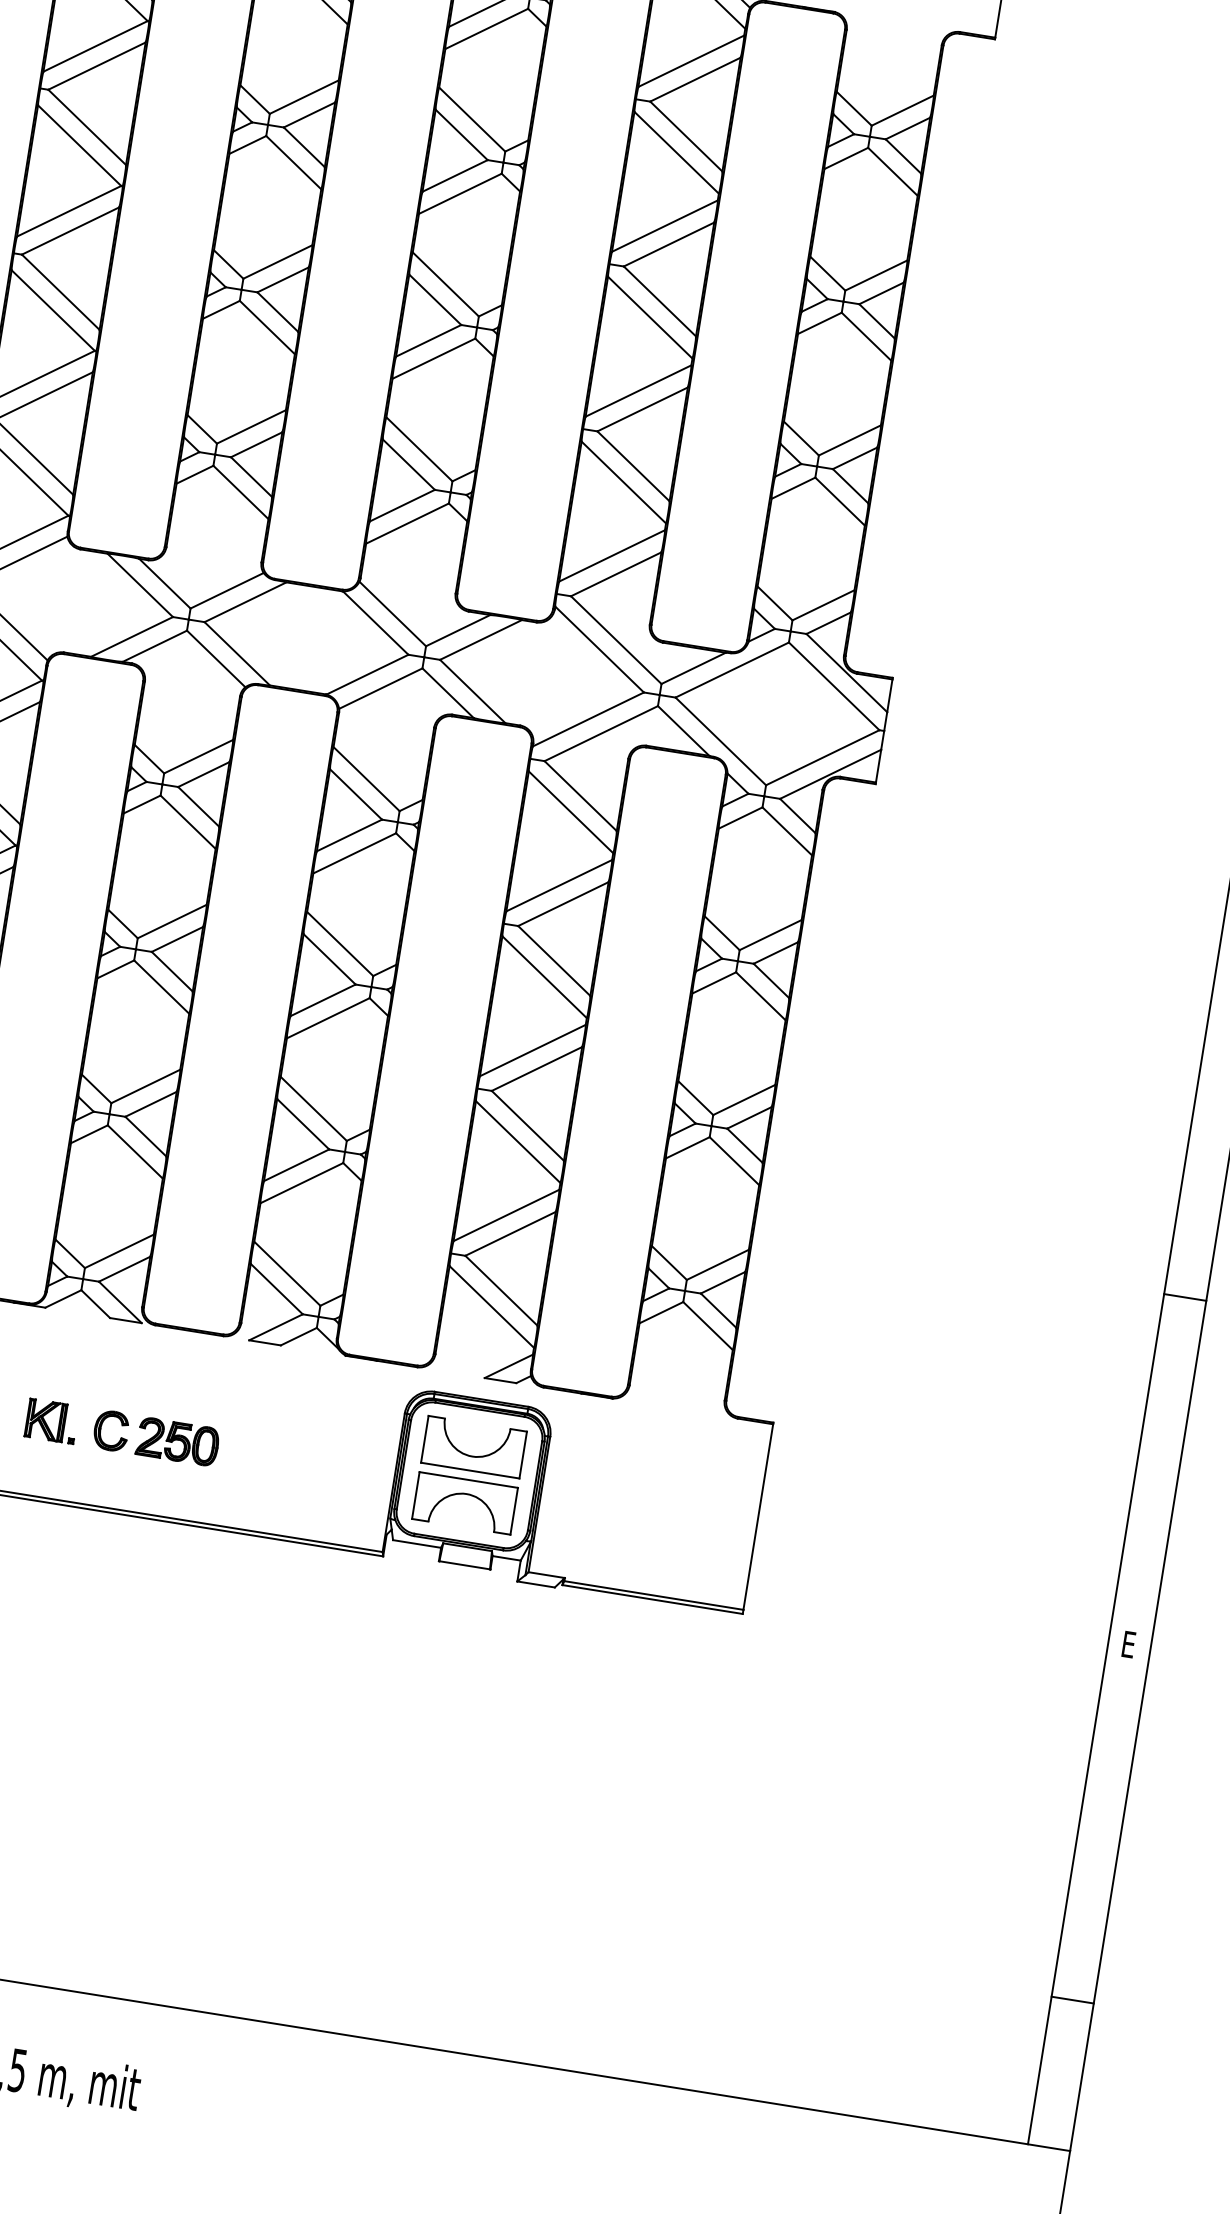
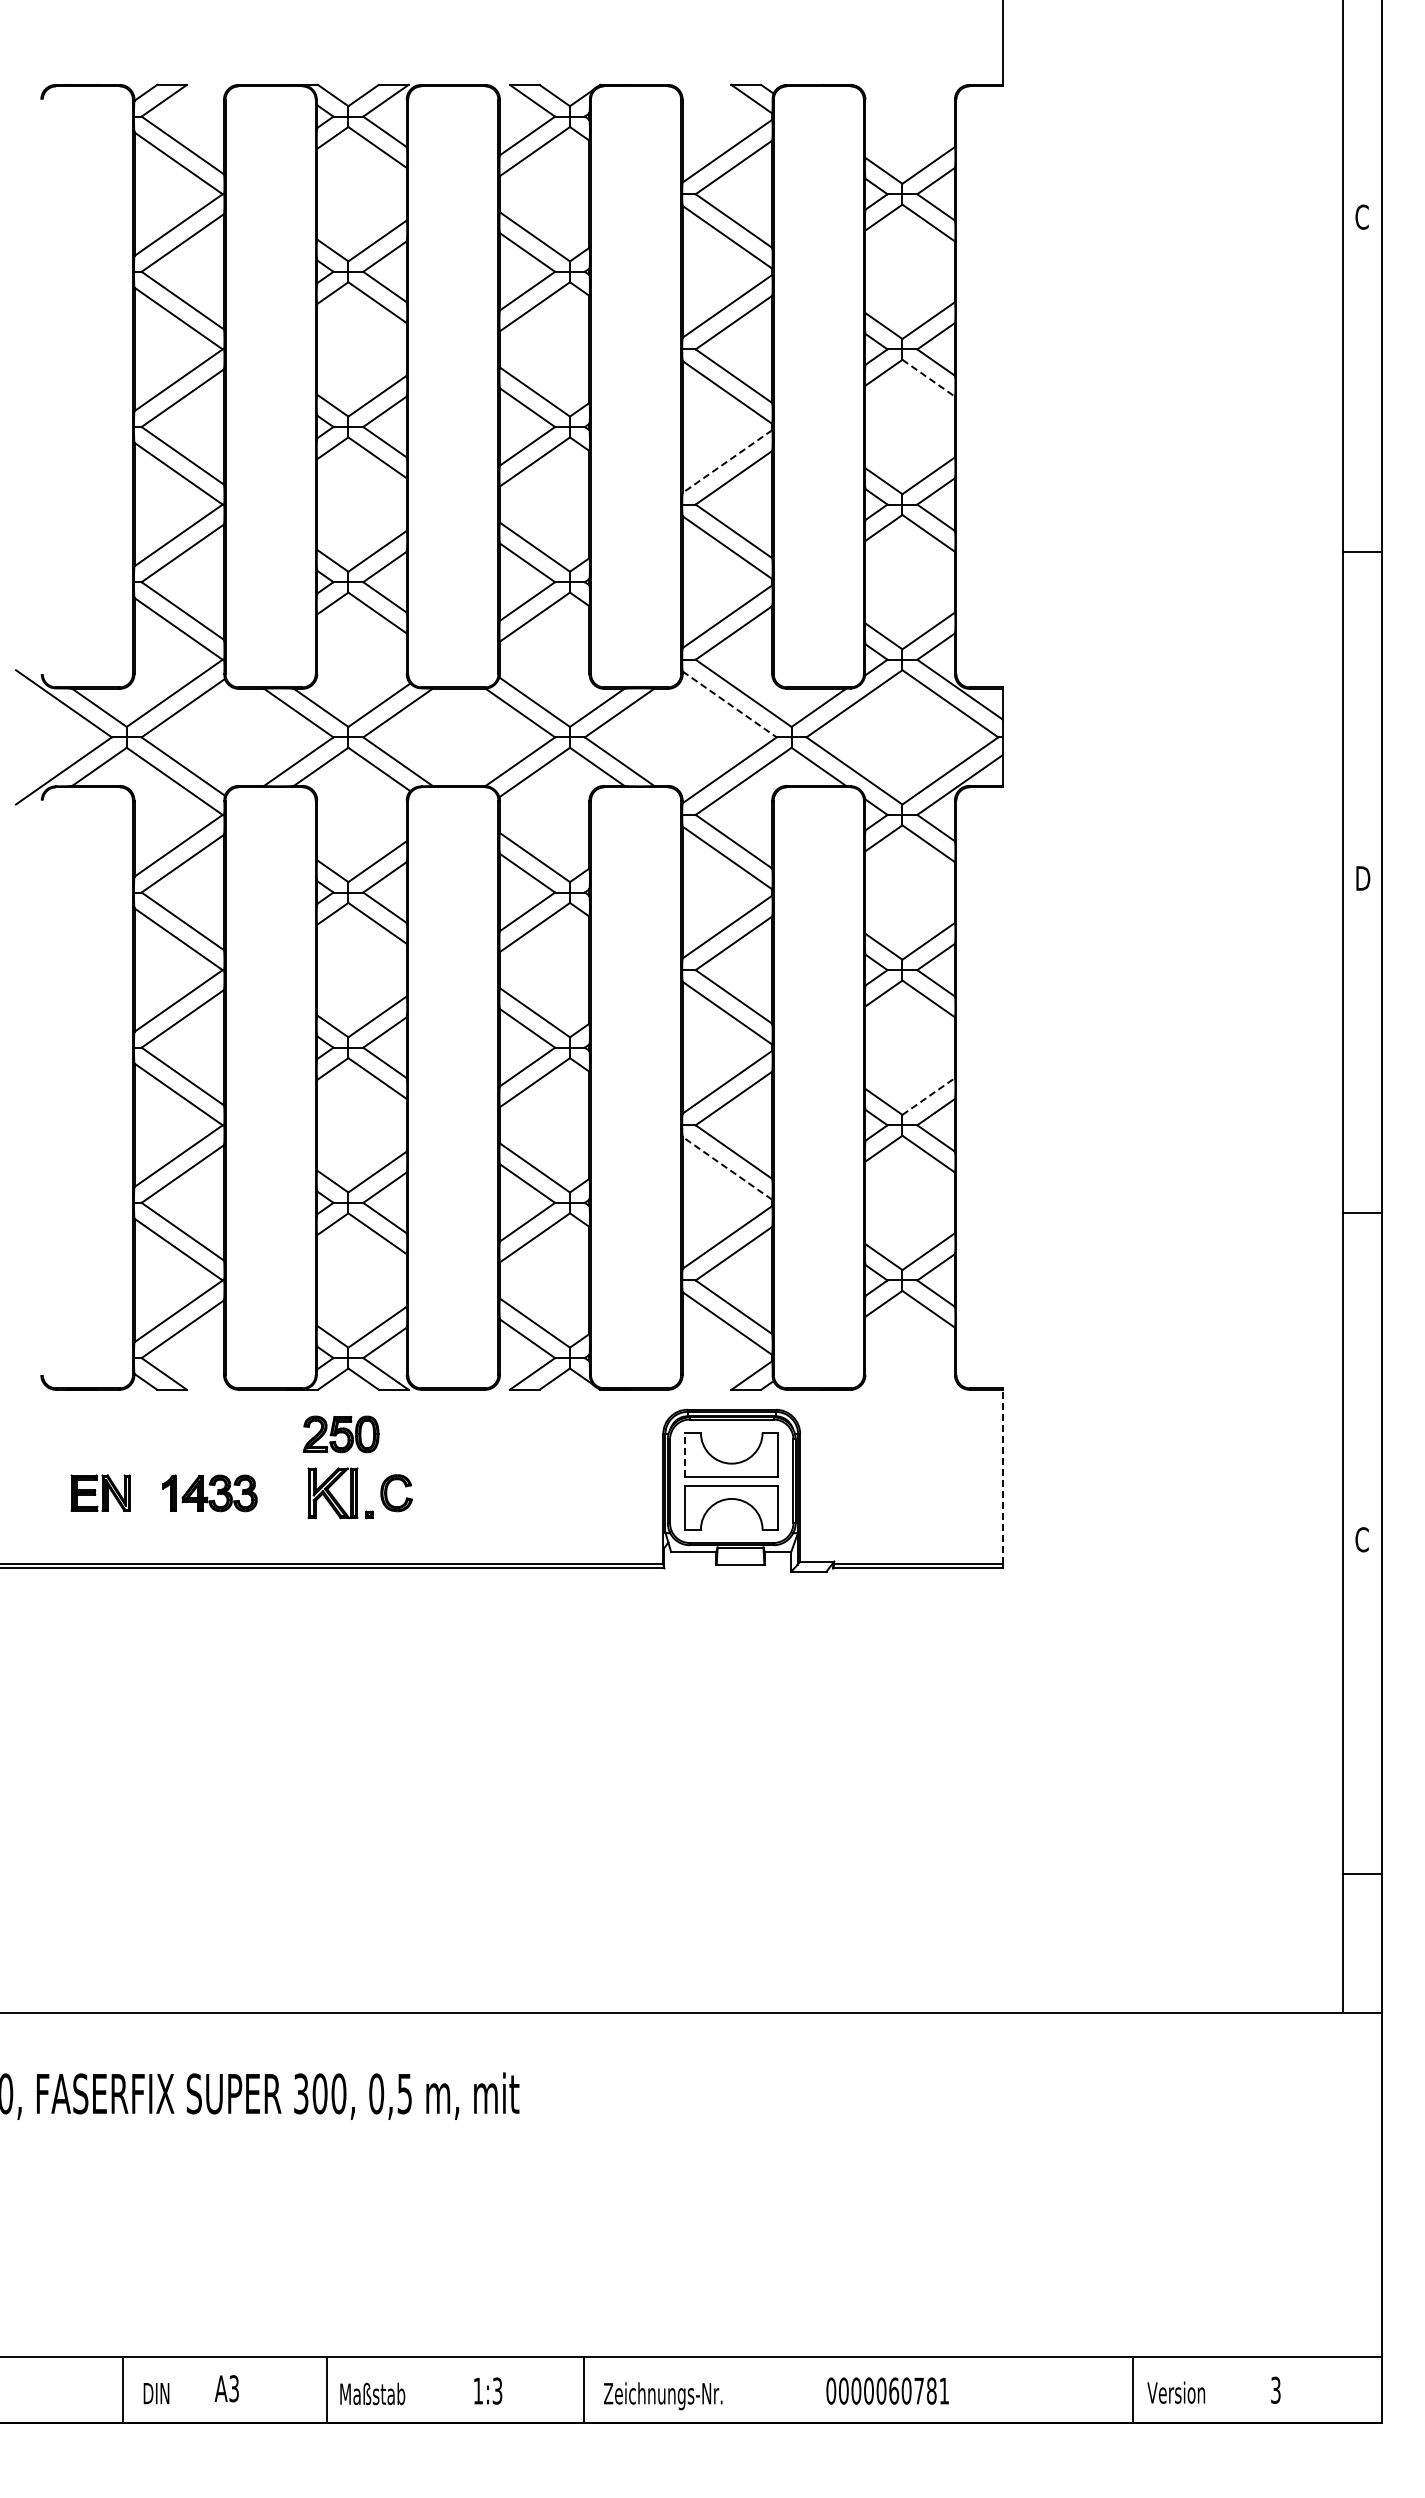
line: (867, 337) -> (929, 378), solid -> dashed
line: (638, 390) -> (727, 461), solid -> dashed
line: (600, 649) -> (730, 704), solid -> dashed
line: (745, 1100) -> (929, 1096), solid -> dashed
line: (518, 1142) -> (727, 1168), solid -> dashed
part: (51, 1420) -> (340, 1492), size x1.4
line: (424, 1438) -> (685, 1454), solid -> dashed
part: (178, 1441) -> (341, 1434), moved
line: (758, 1516) -> (1002, 1476), solid -> dashed
text: (1128, 1644) -> (1361, 1539), E -> C

